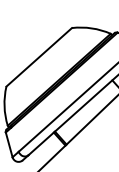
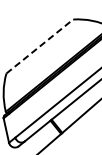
line: (39, 57) -> (40, 46), solid -> dashed

